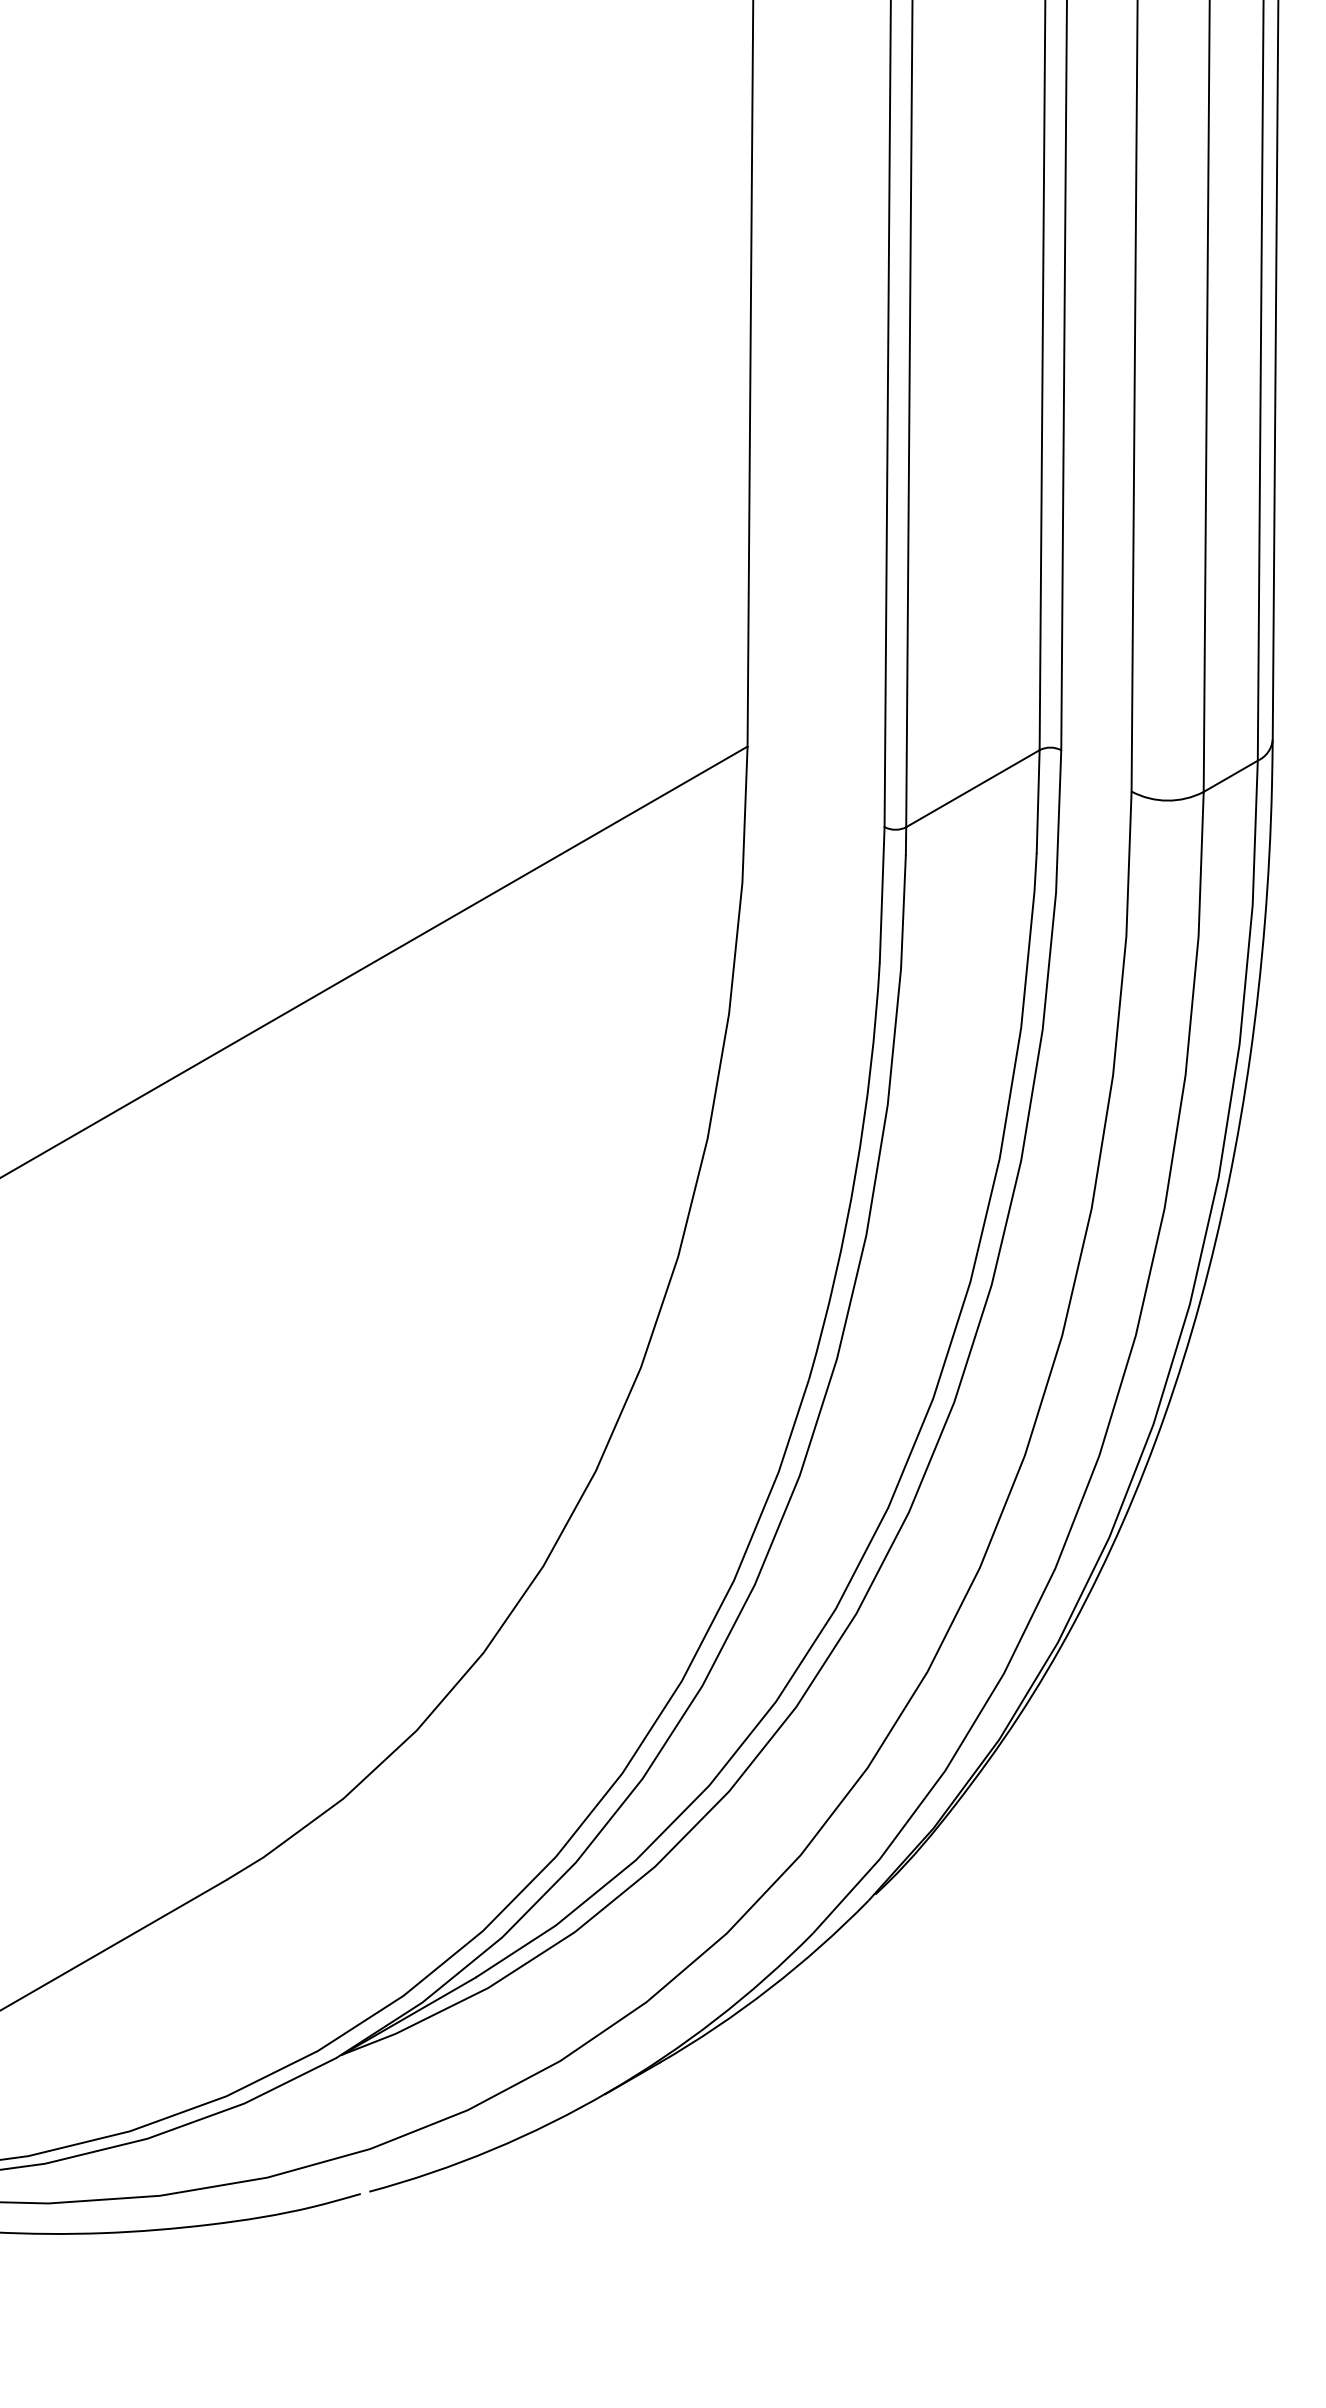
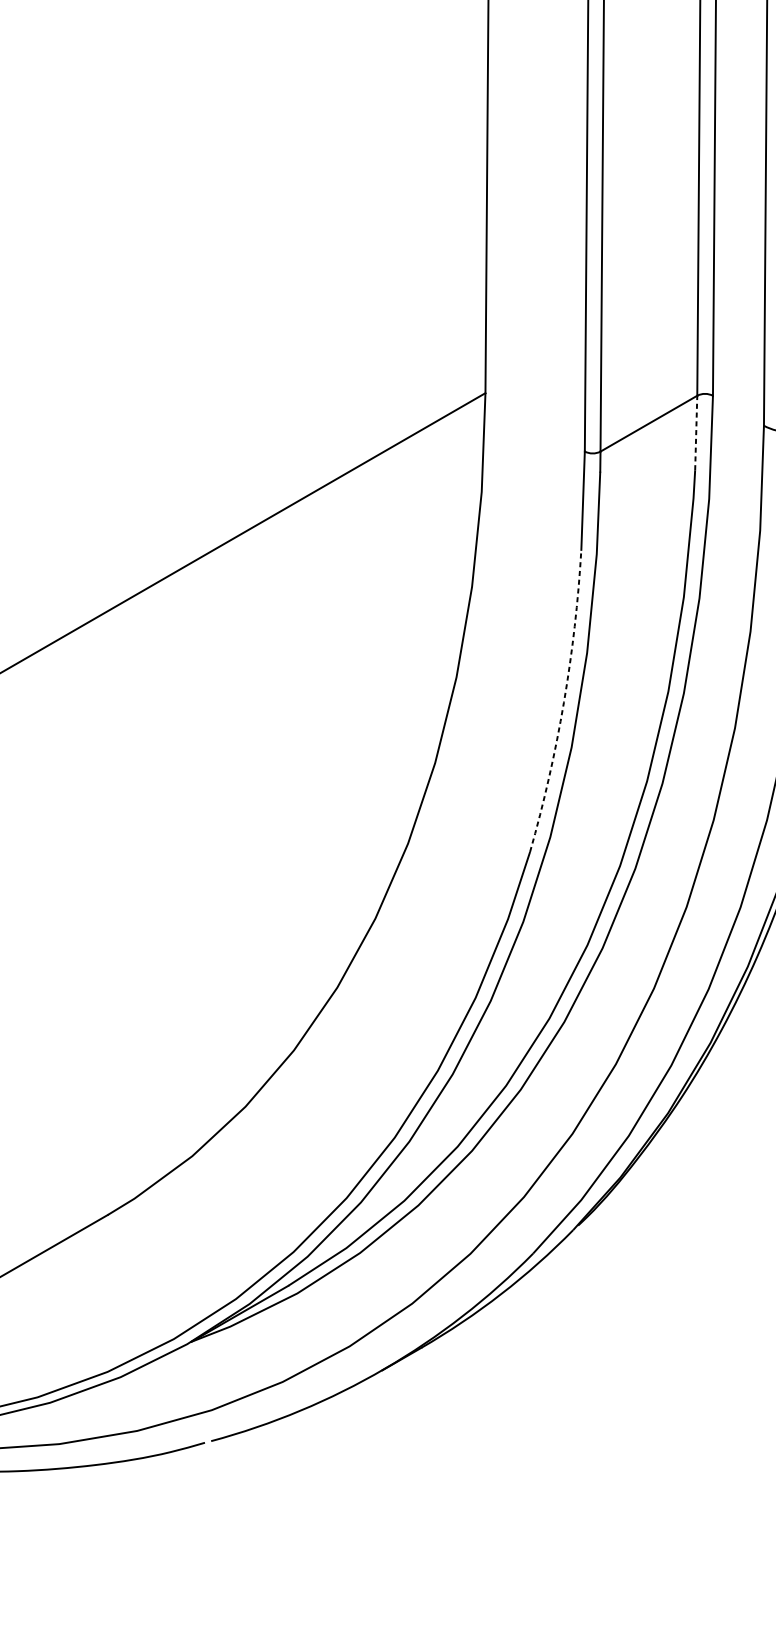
line: (1038, 801) -> (696, 432), solid -> dashed
arc: (855, 1172) -> (563, 702), solid -> dashed

